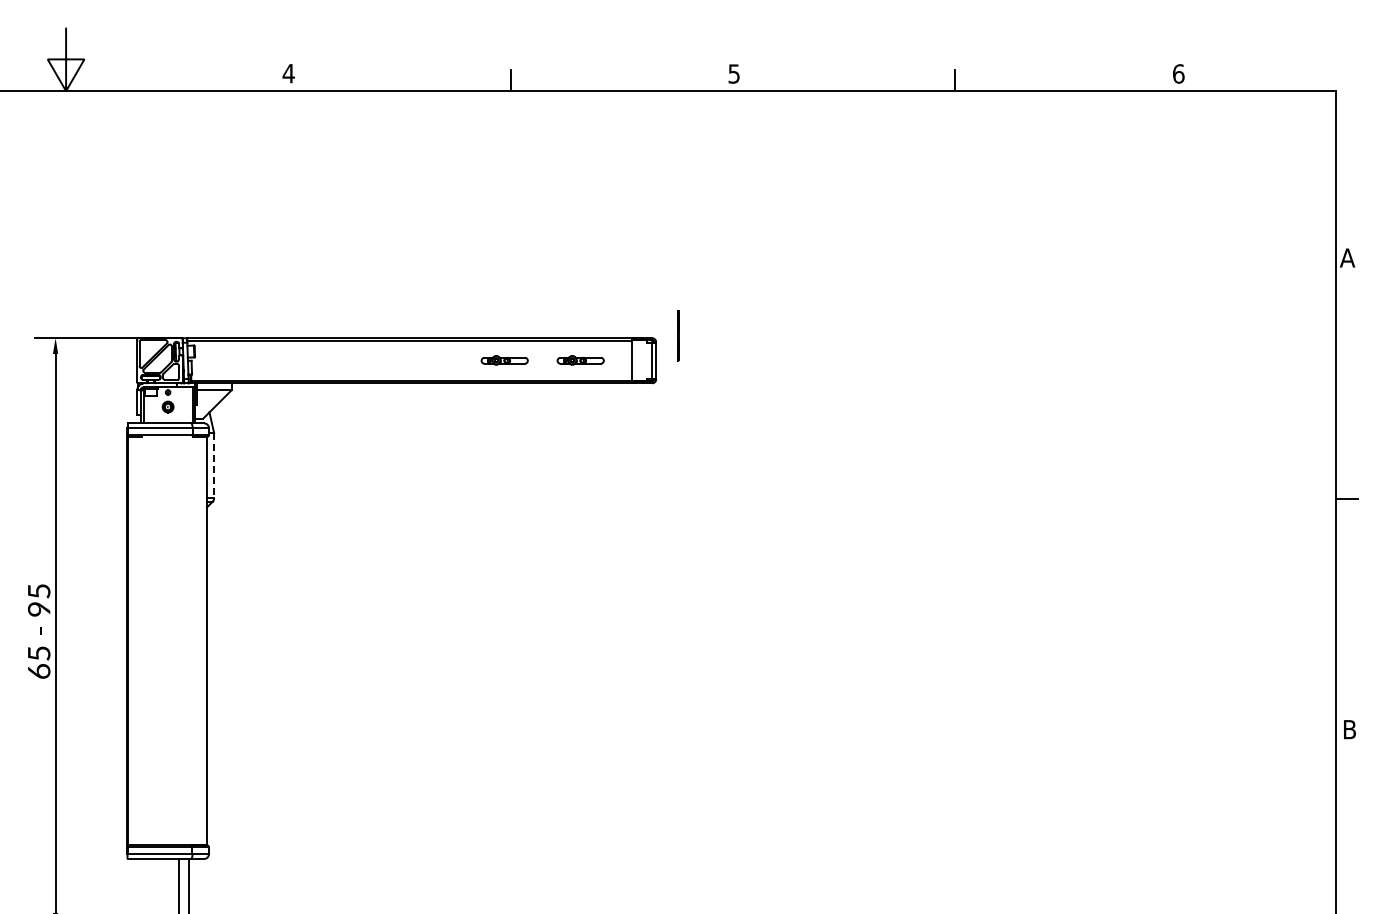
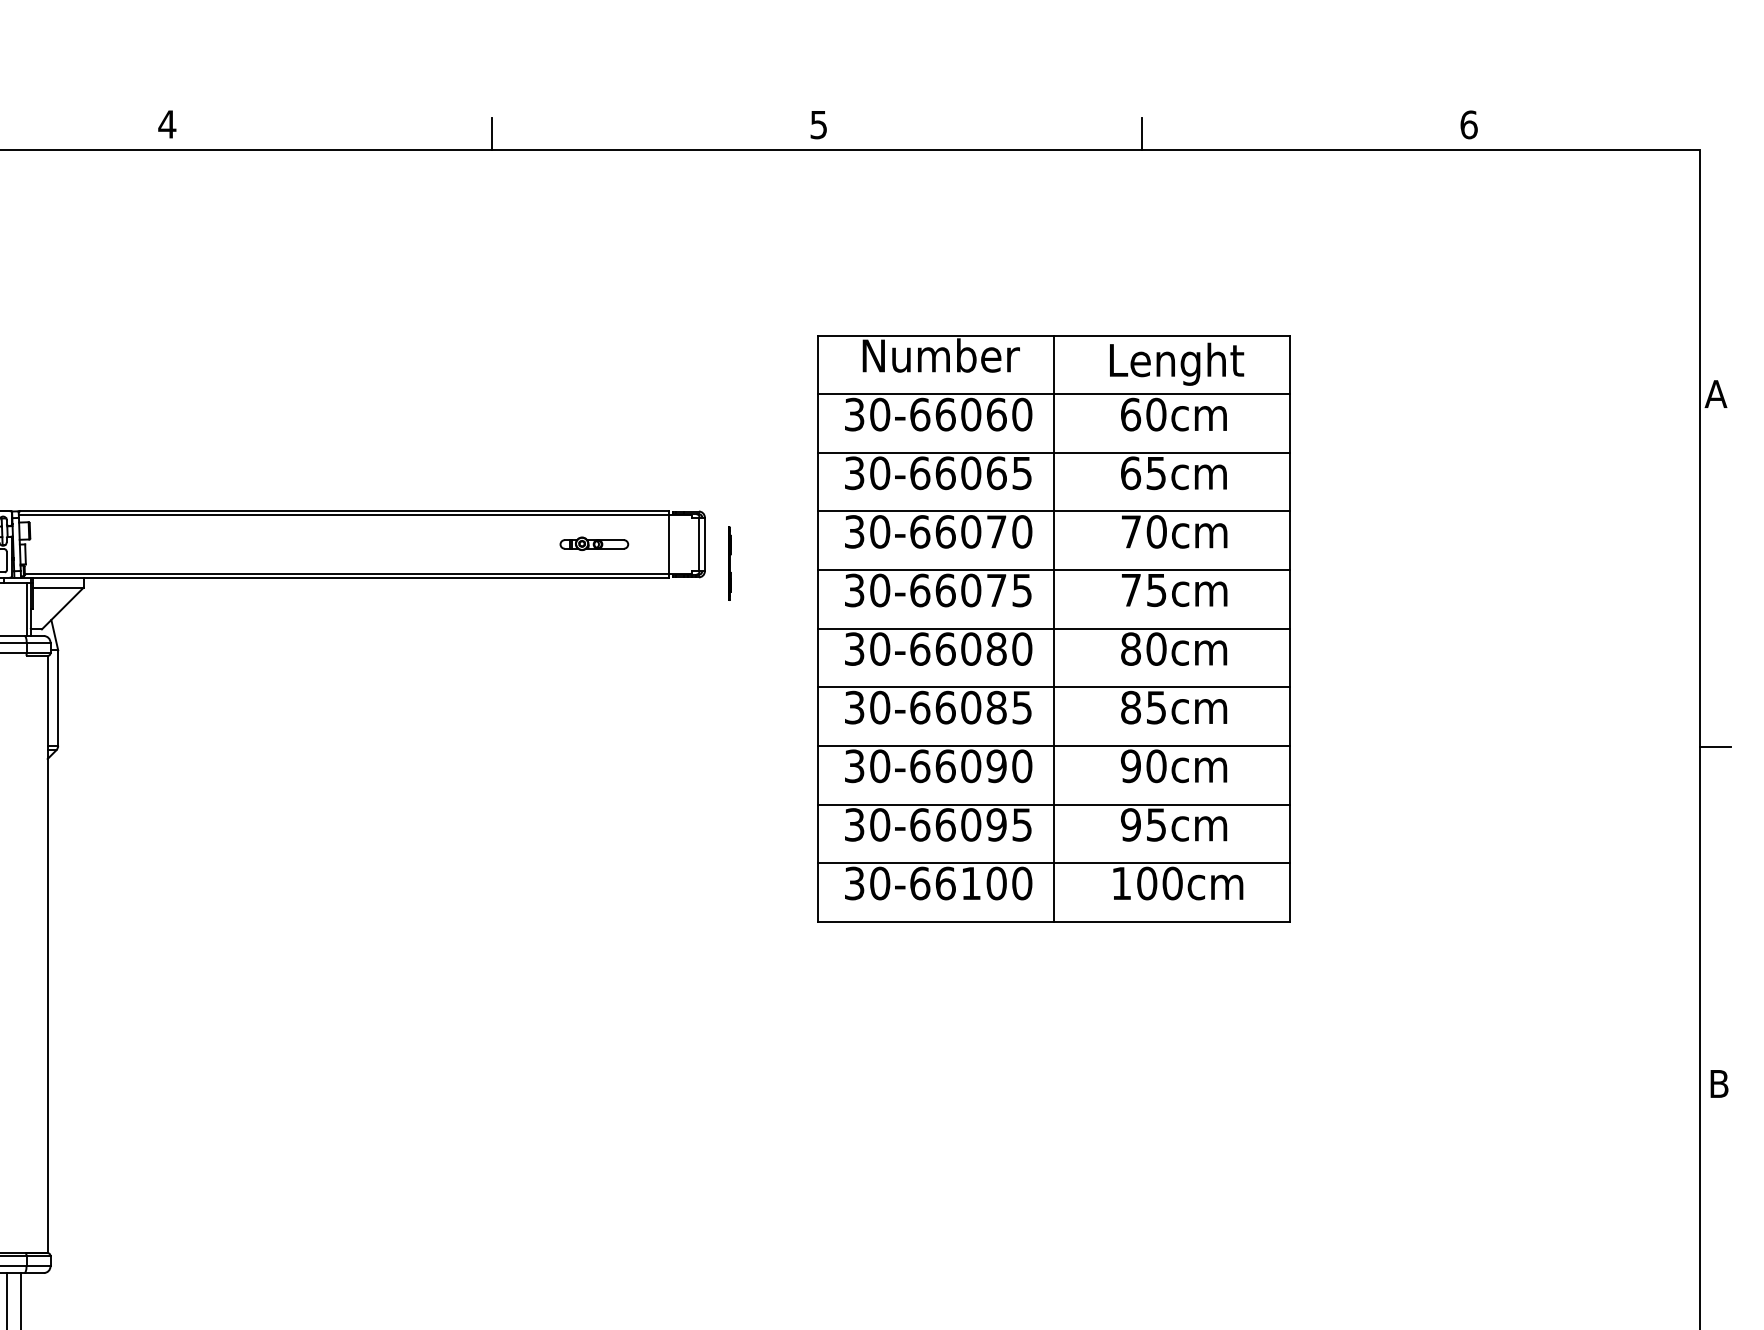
line: (678, 335) -> (730, 563), moved
part: (504, 360) -> (482, 544), removed
part: (894, 418) -> (1053, 628), added
line: (214, 465) -> (58, 697), dashed -> solid

